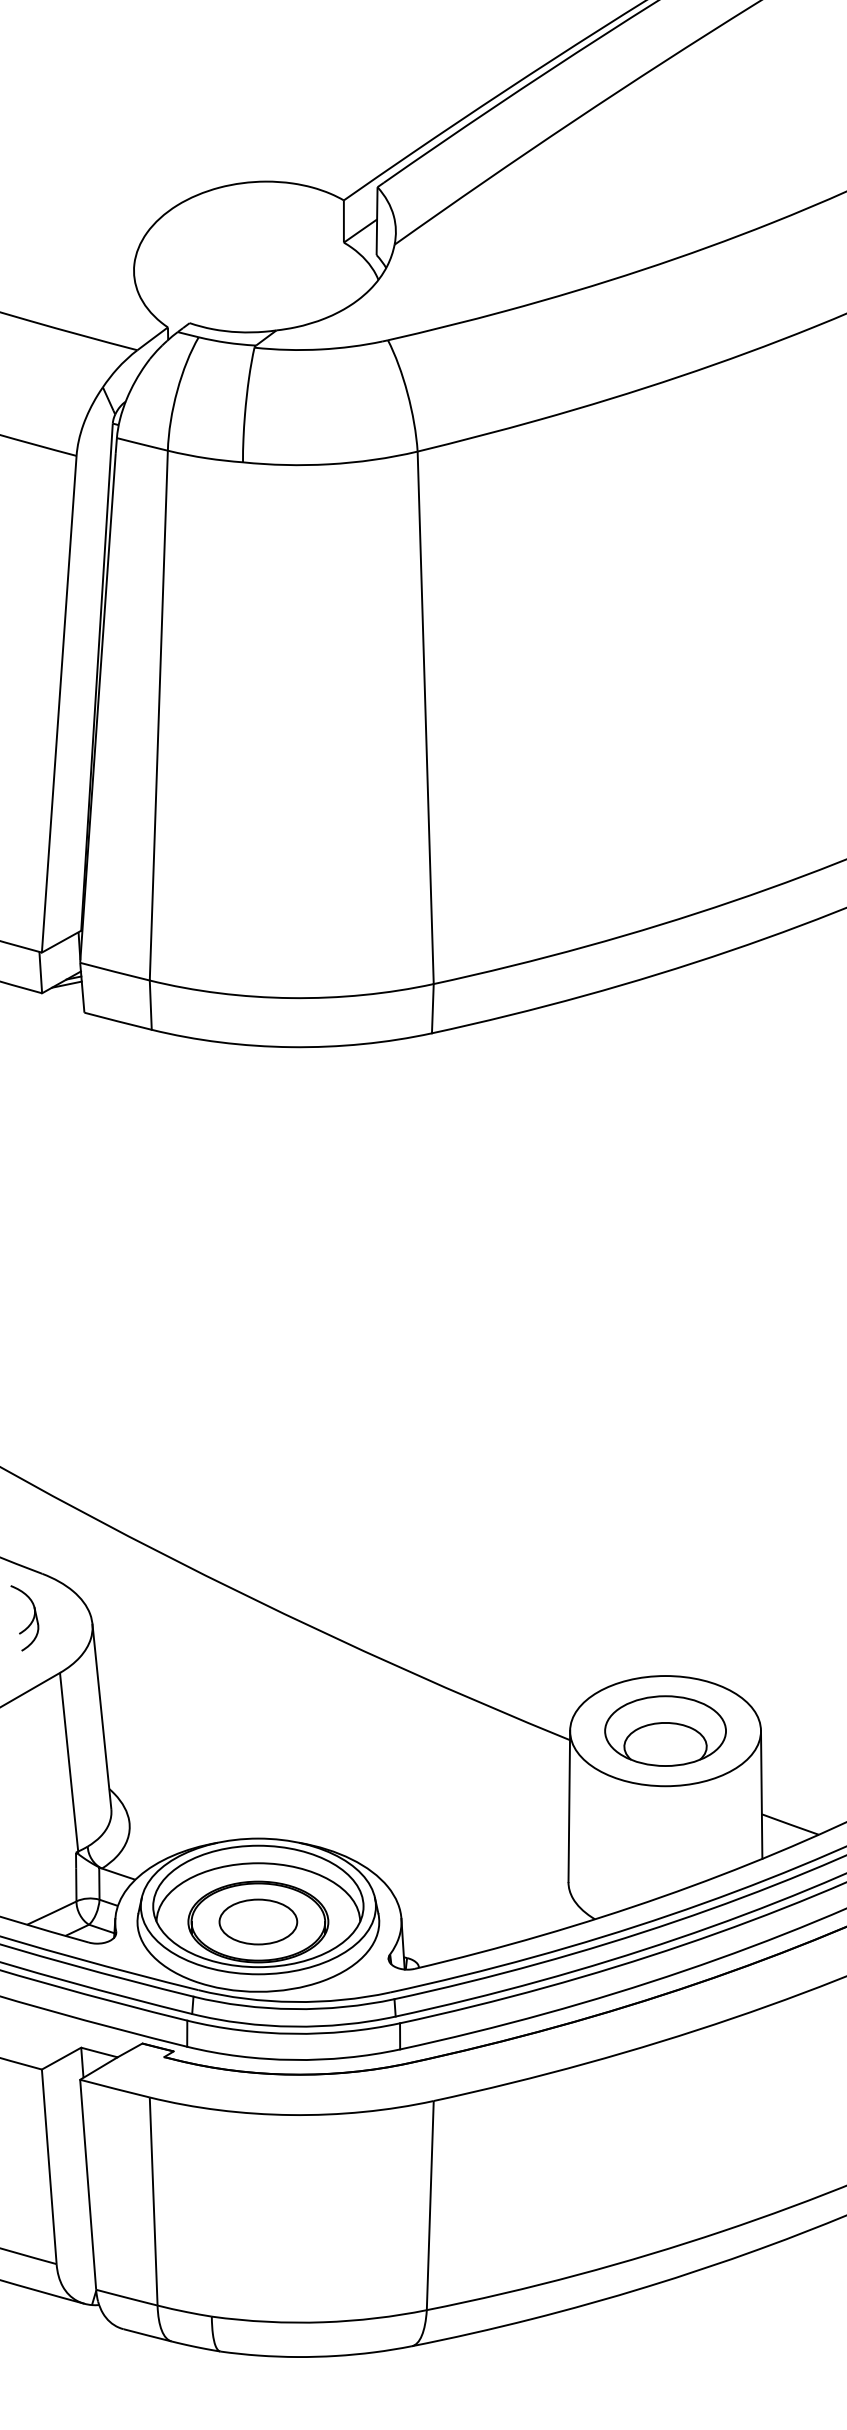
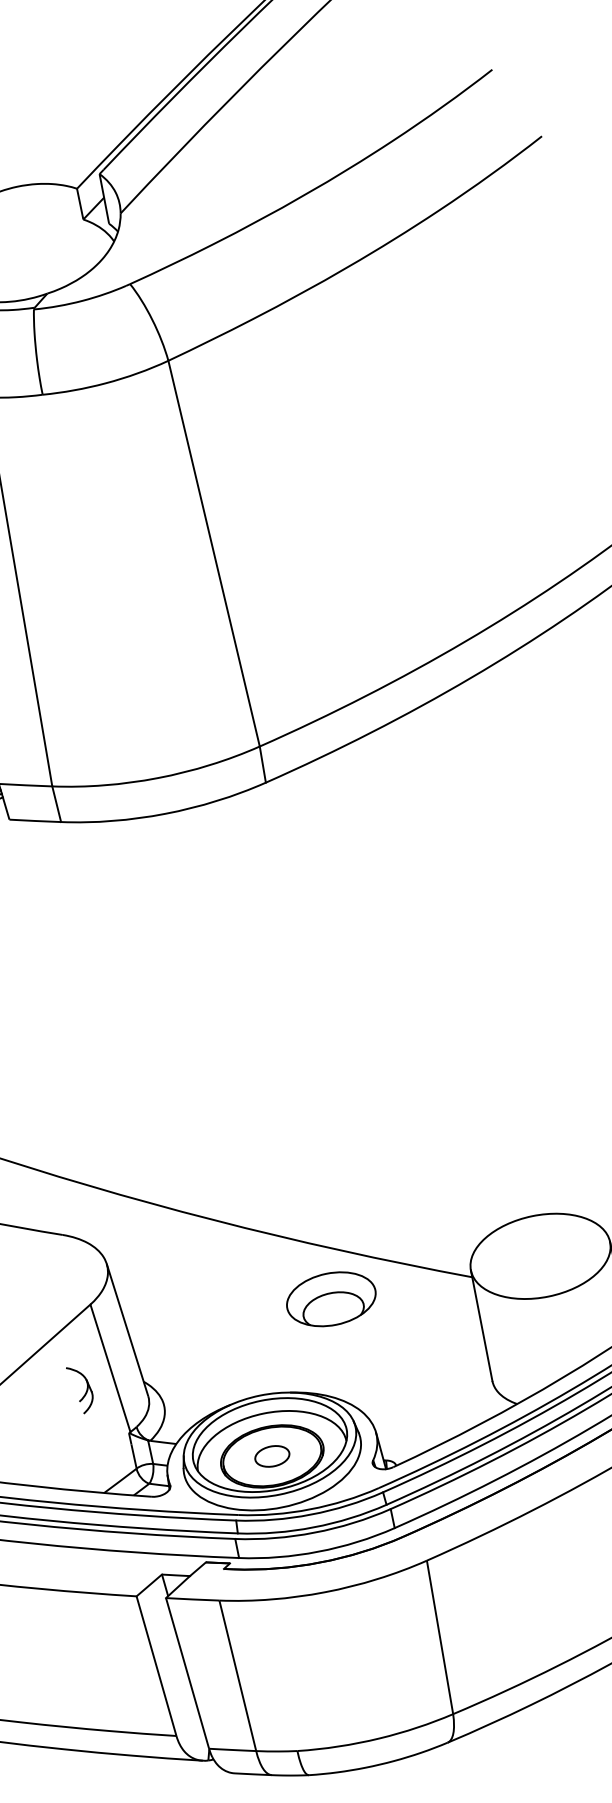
part: (30, 1622) -> (85, 1391), moved
part: (665, 1730) -> (331, 1298), moved
part: (258, 1921) -> (272, 1456), size x0.6

